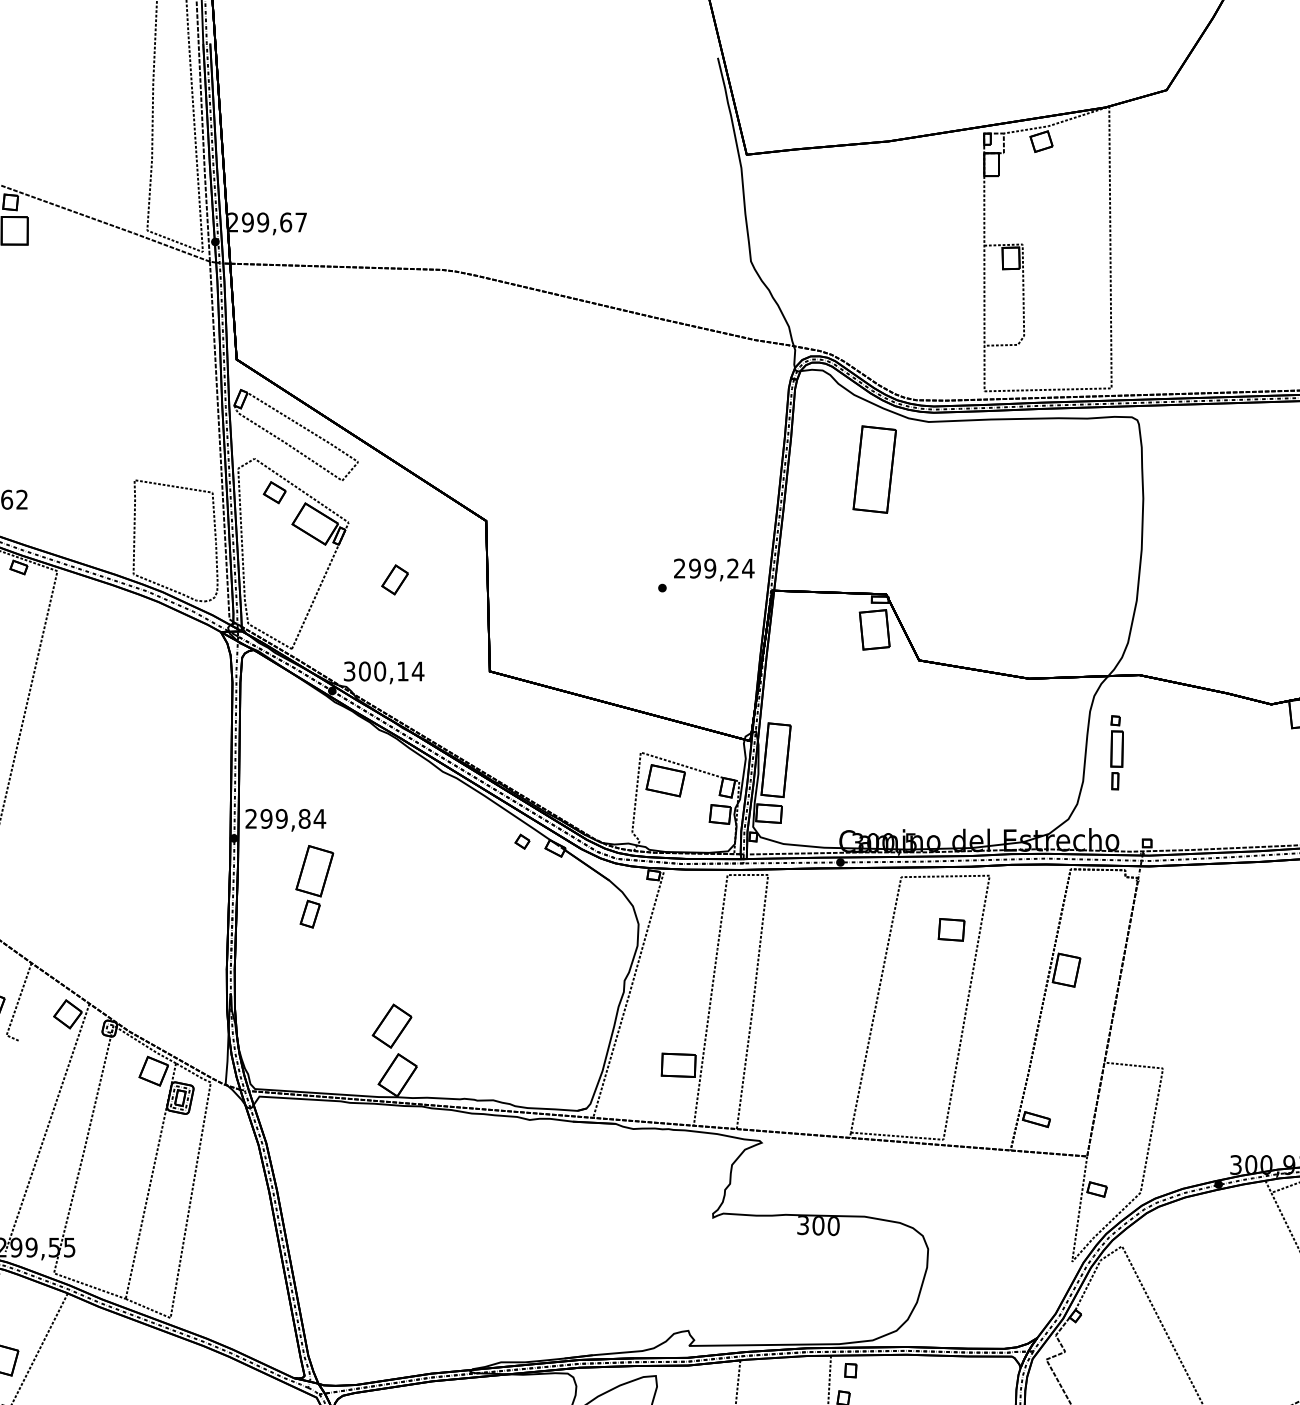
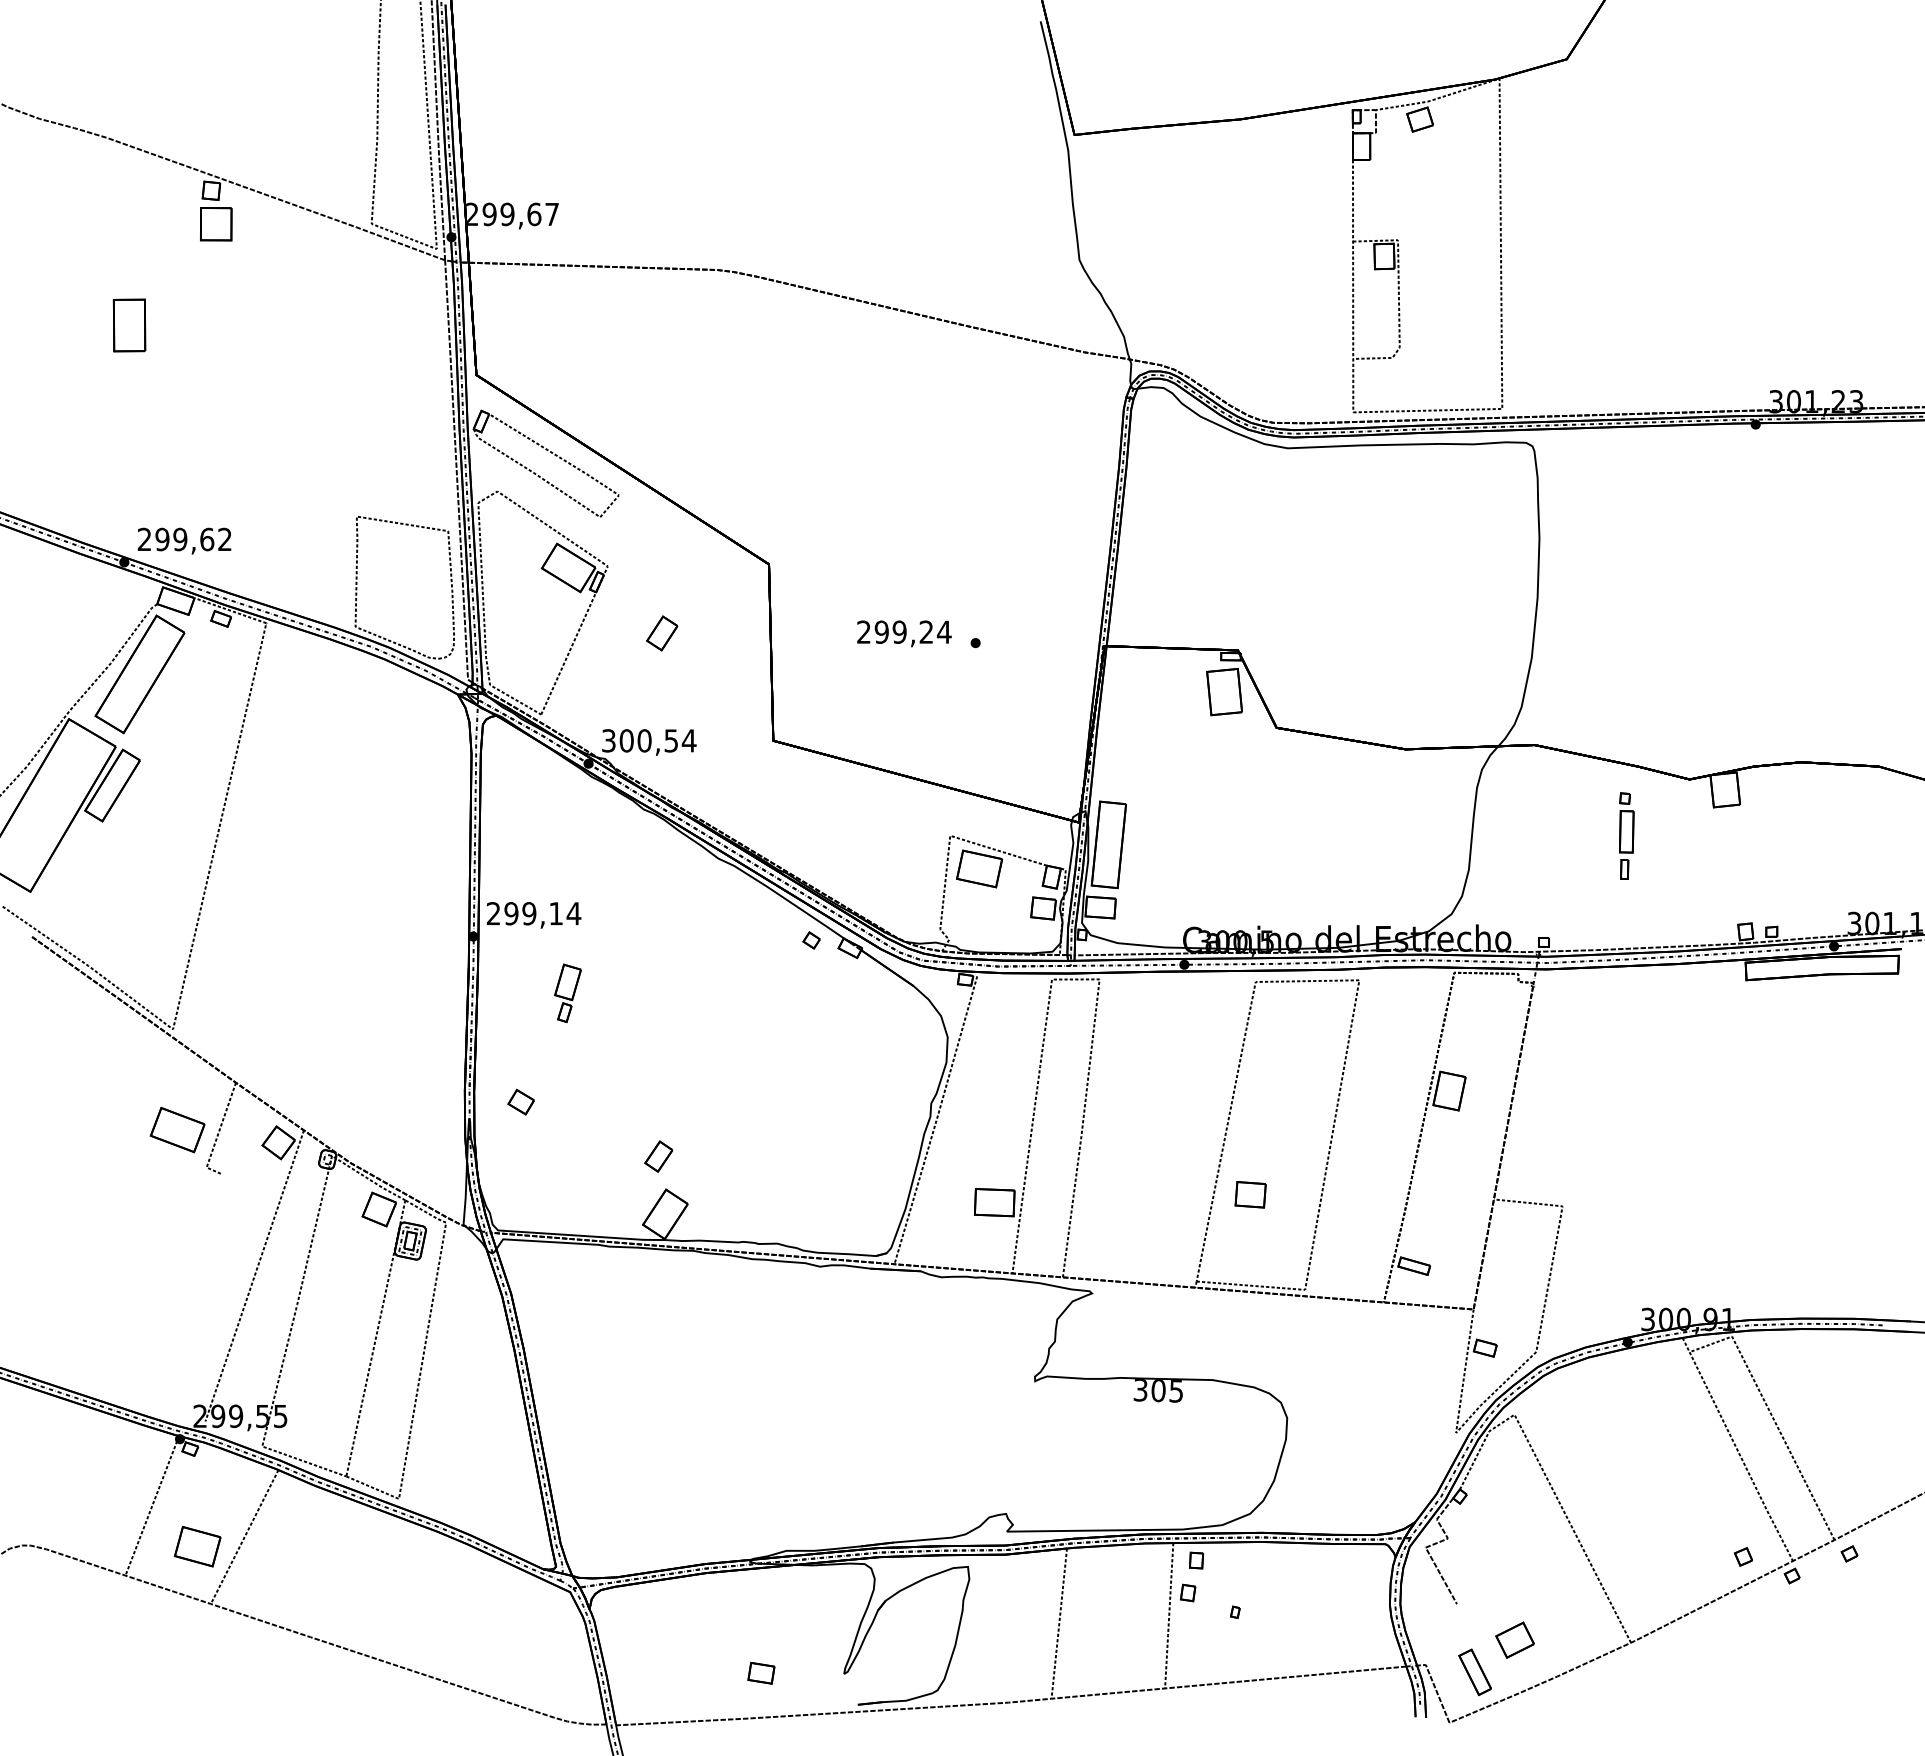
part: (874, 469) -> (1224, 503), removed
part: (274, 492) -> (520, 1101), moved
text: (714, 569) -> (904, 633), moved
text: (402, 671) -> (670, 740), 300,14 -> 300,54
part: (1116, 752) -> (1626, 835), moved
text: (304, 818) -> (556, 913), 299,84 -> 299,14
part: (314, 886) -> (567, 993), size x0.6
part: (951, 929) -> (1250, 1194), moved
part: (391, 1025) -> (658, 1156), size x0.6
text: (833, 1226) -> (1176, 1391), 300 -> 305

